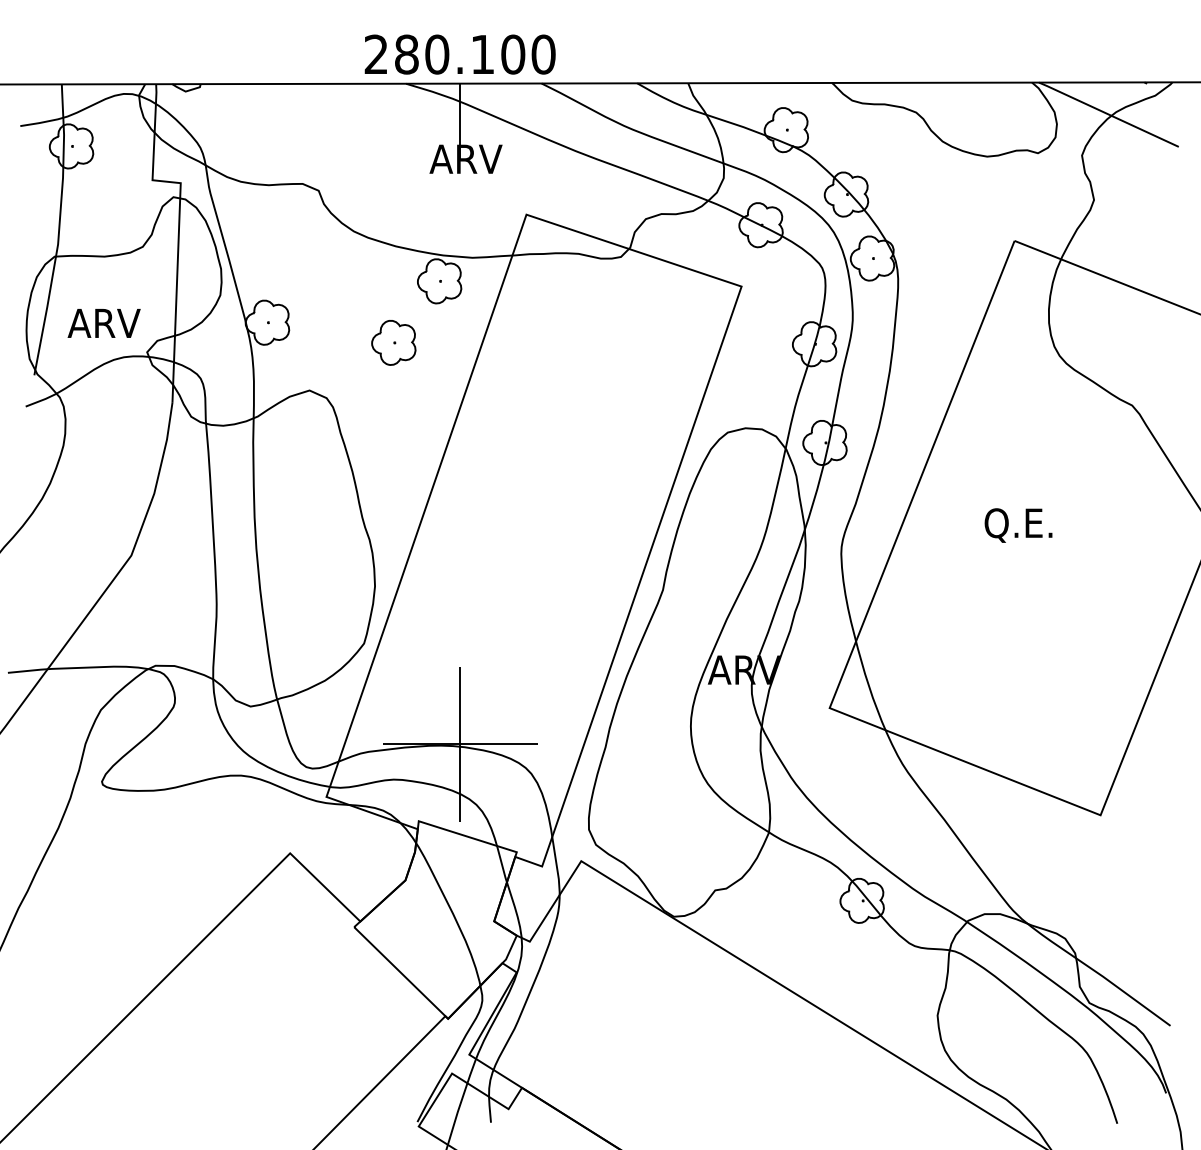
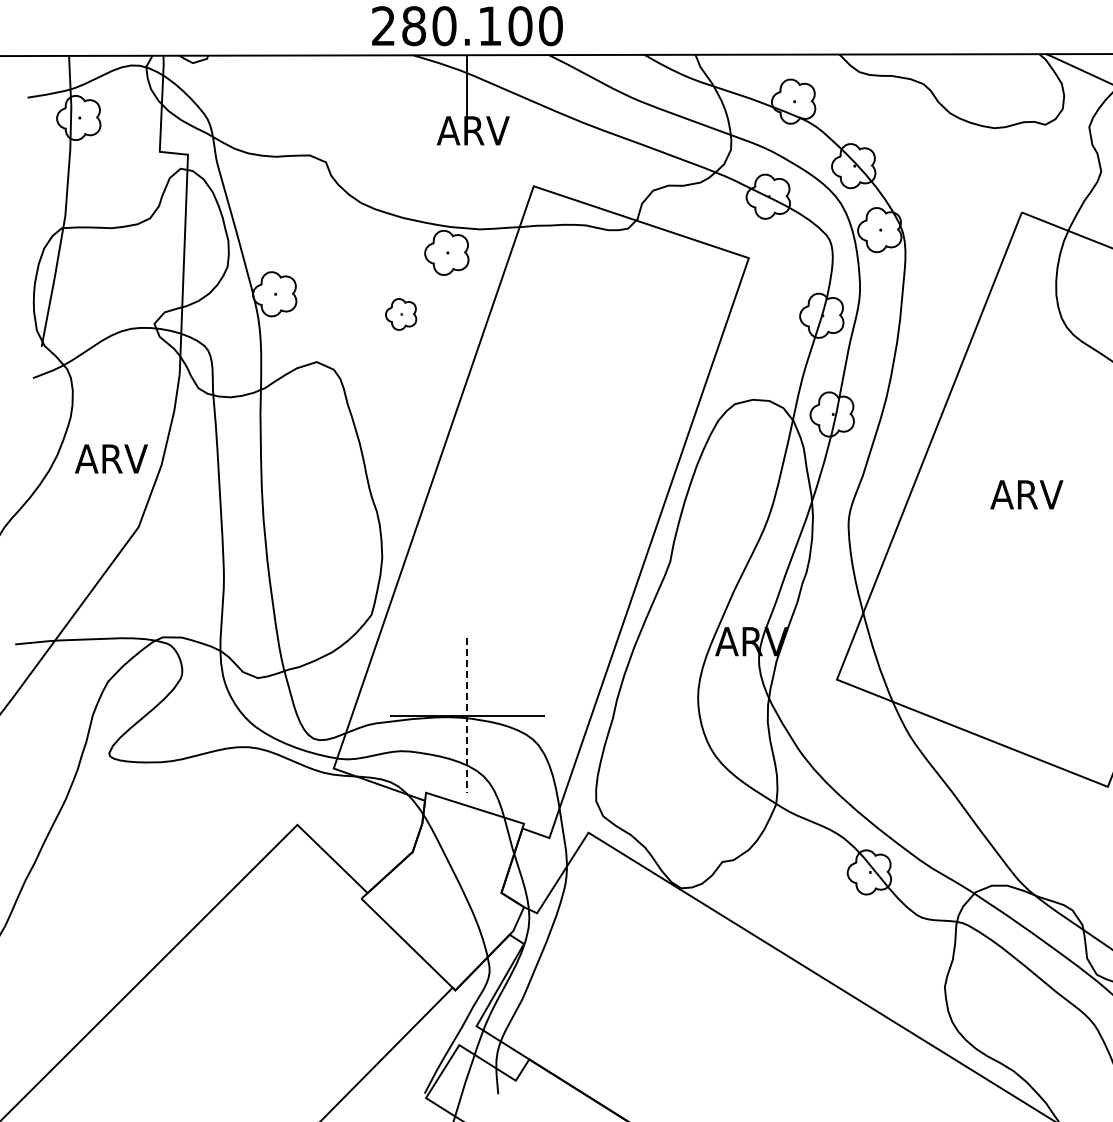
text: (103, 323) -> (110, 459), moved
part: (393, 342) -> (400, 314), size x0.7
text: (1019, 525) -> (1026, 497), Q.E. -> ARV
line: (460, 744) -> (467, 716), solid -> dashed

